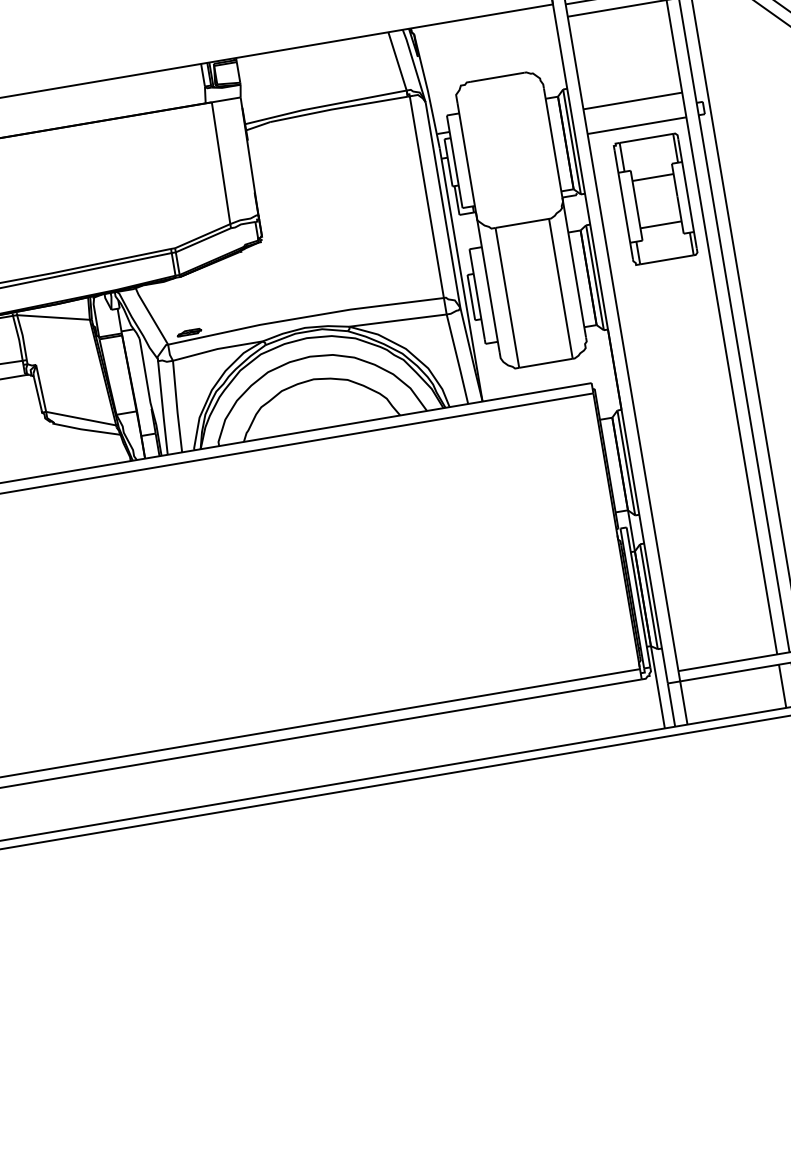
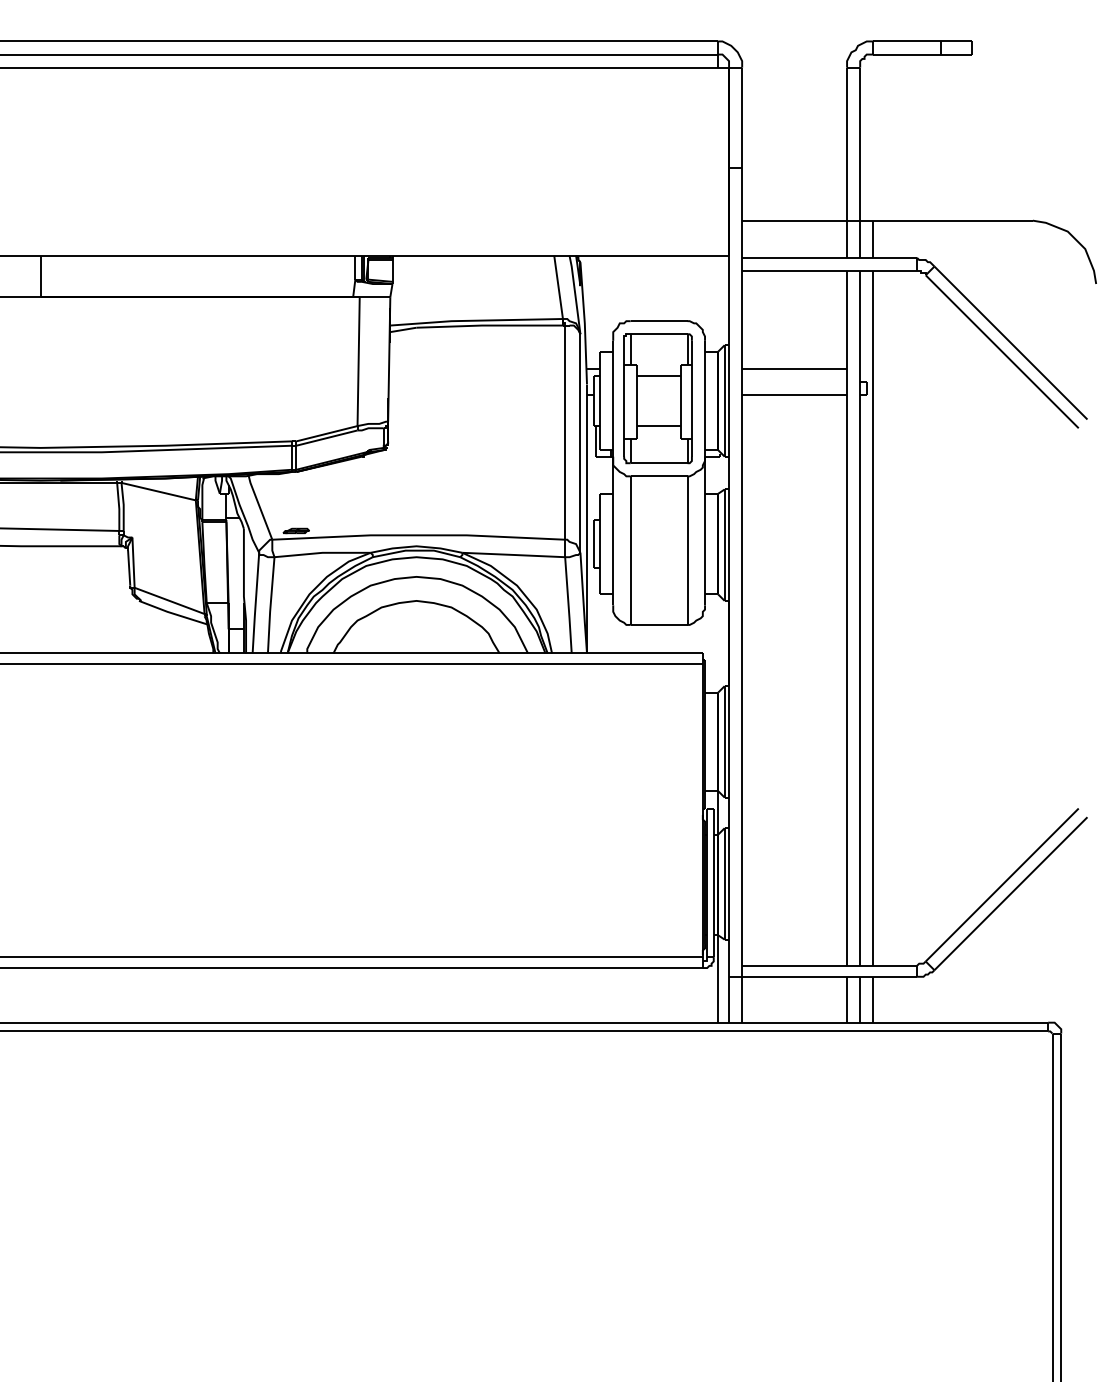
part: (655, 199) -> (657, 398), moved

